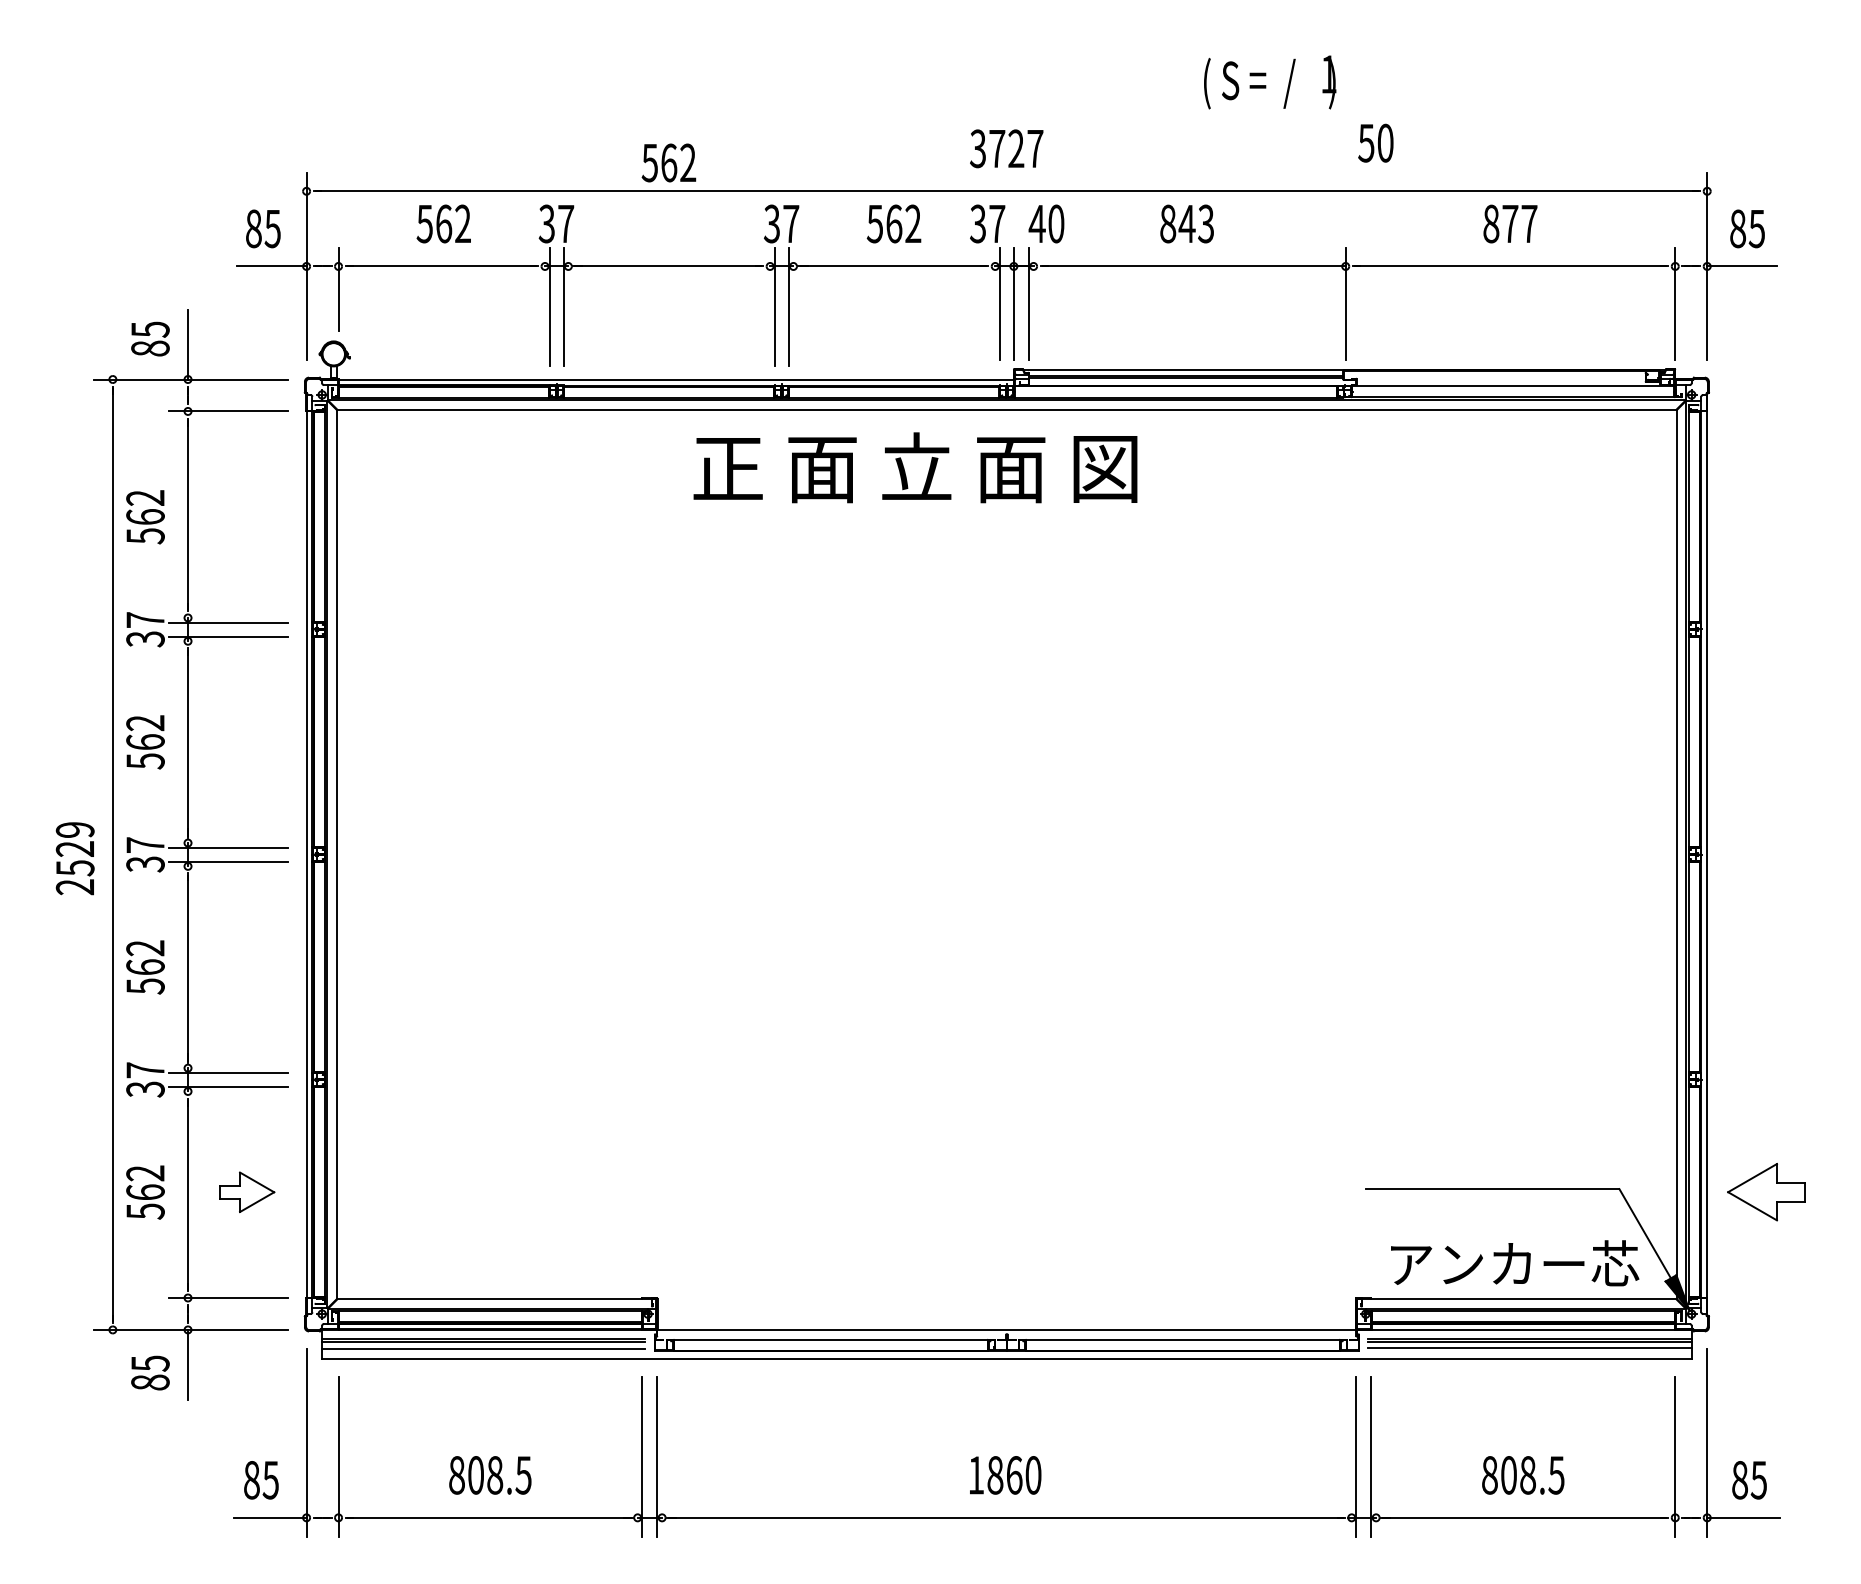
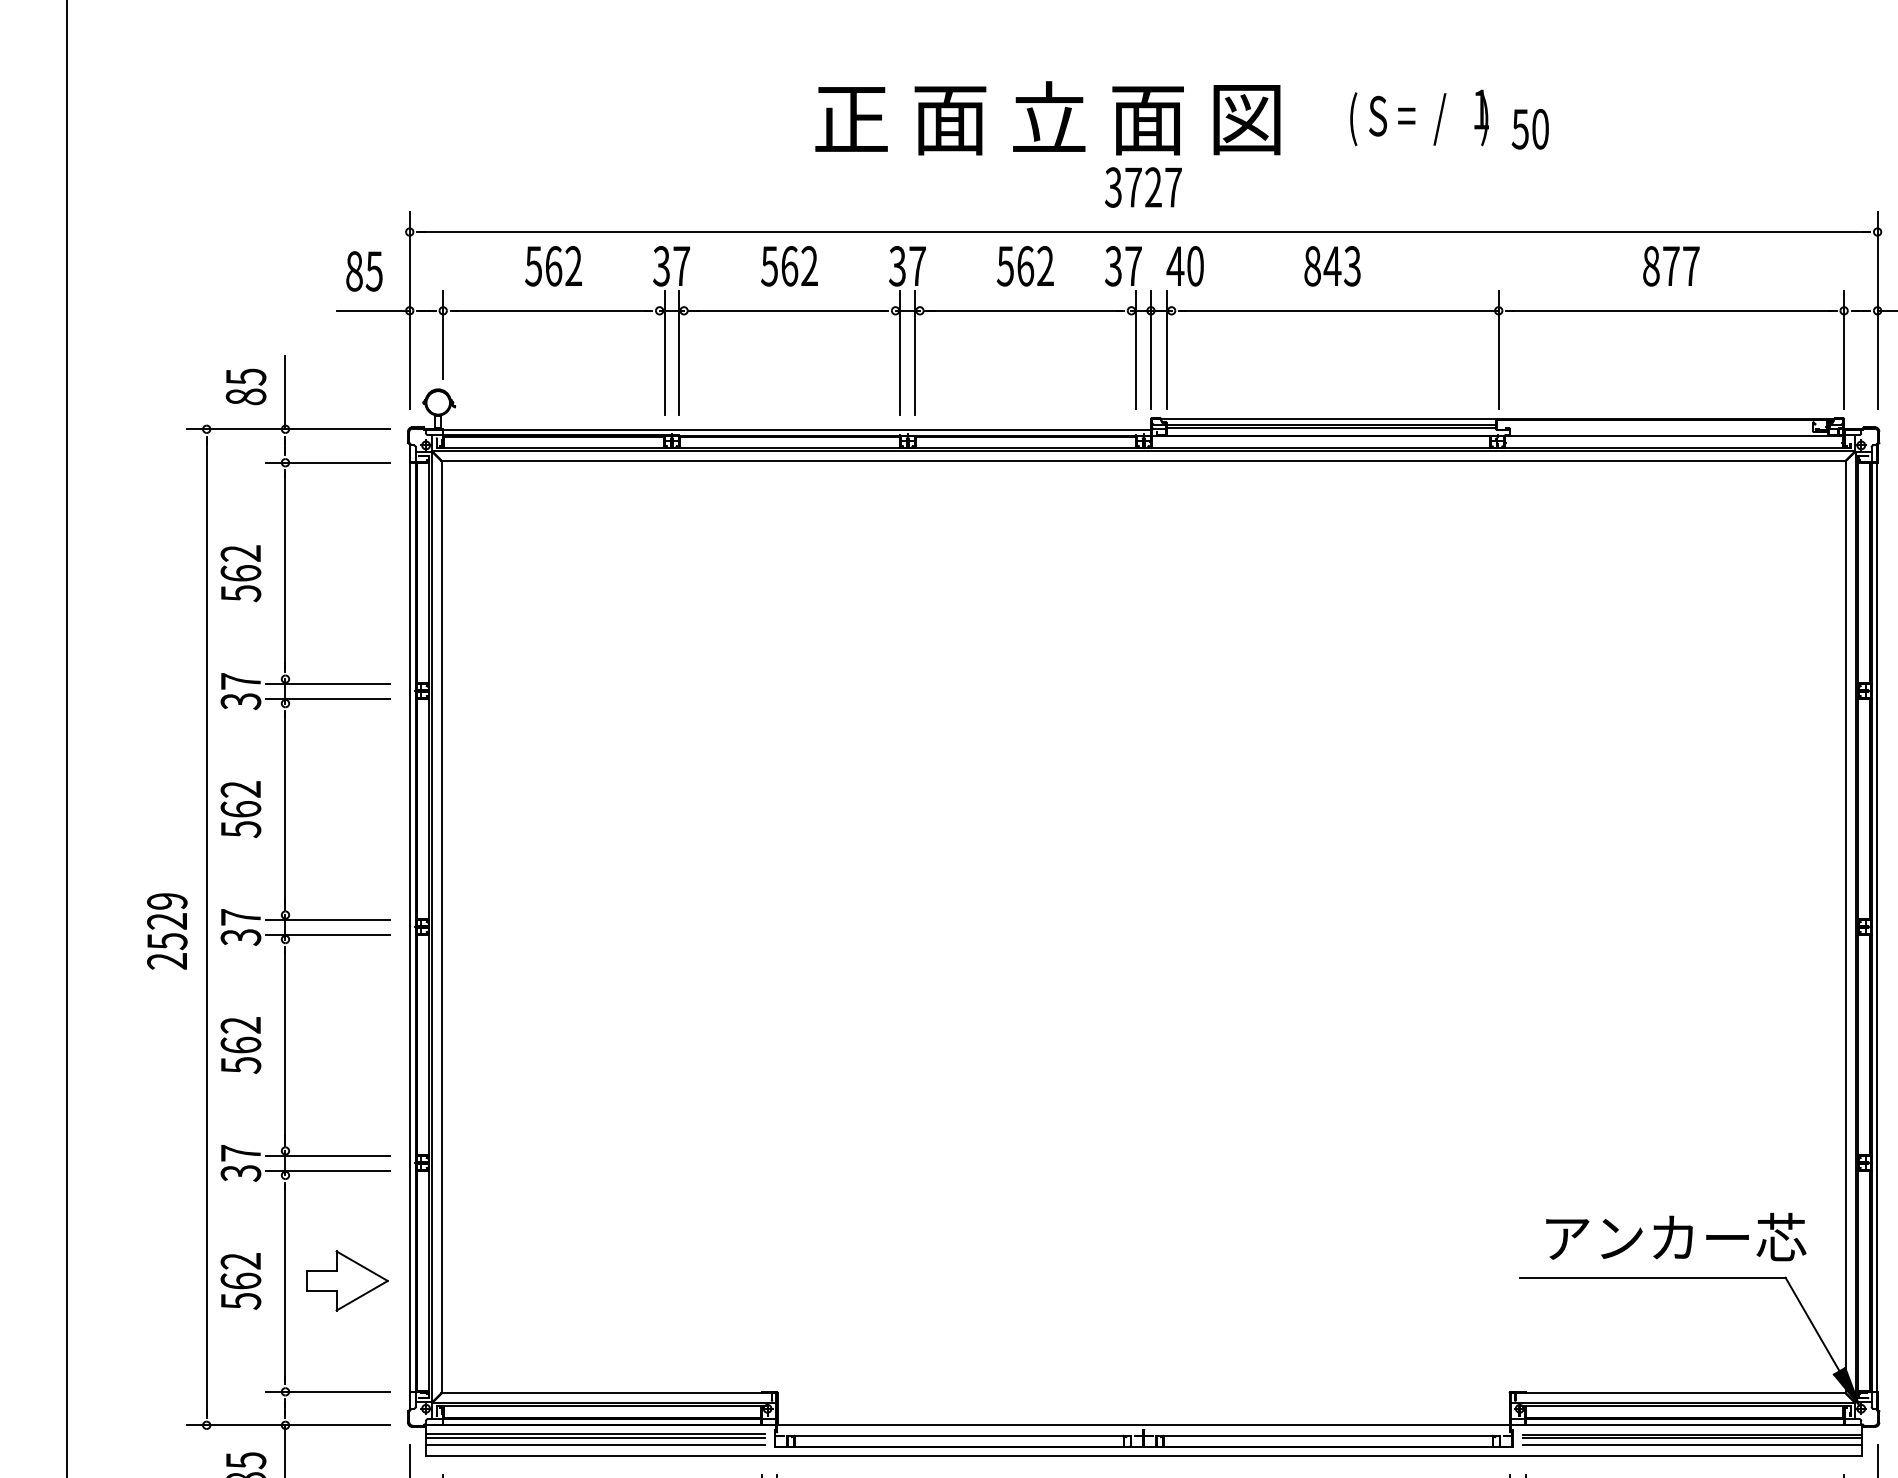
text: (1375, 142) -> (1529, 128), moved
text: (668, 162) -> (789, 265), moved
text: (915, 467) -> (1047, 118), moved
part: (247, 1192) -> (347, 1281), size x1.43
text: (1515, 1263) -> (1676, 1237), moved

